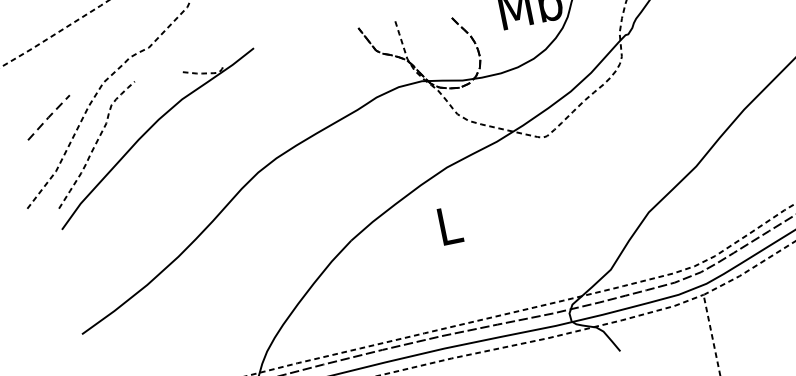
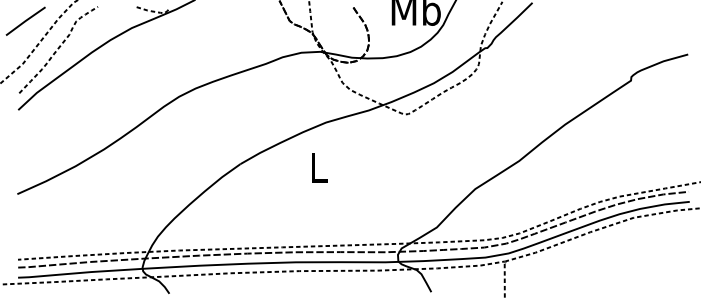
line: (48, 118) -> (25, 21), dashed -> solid

